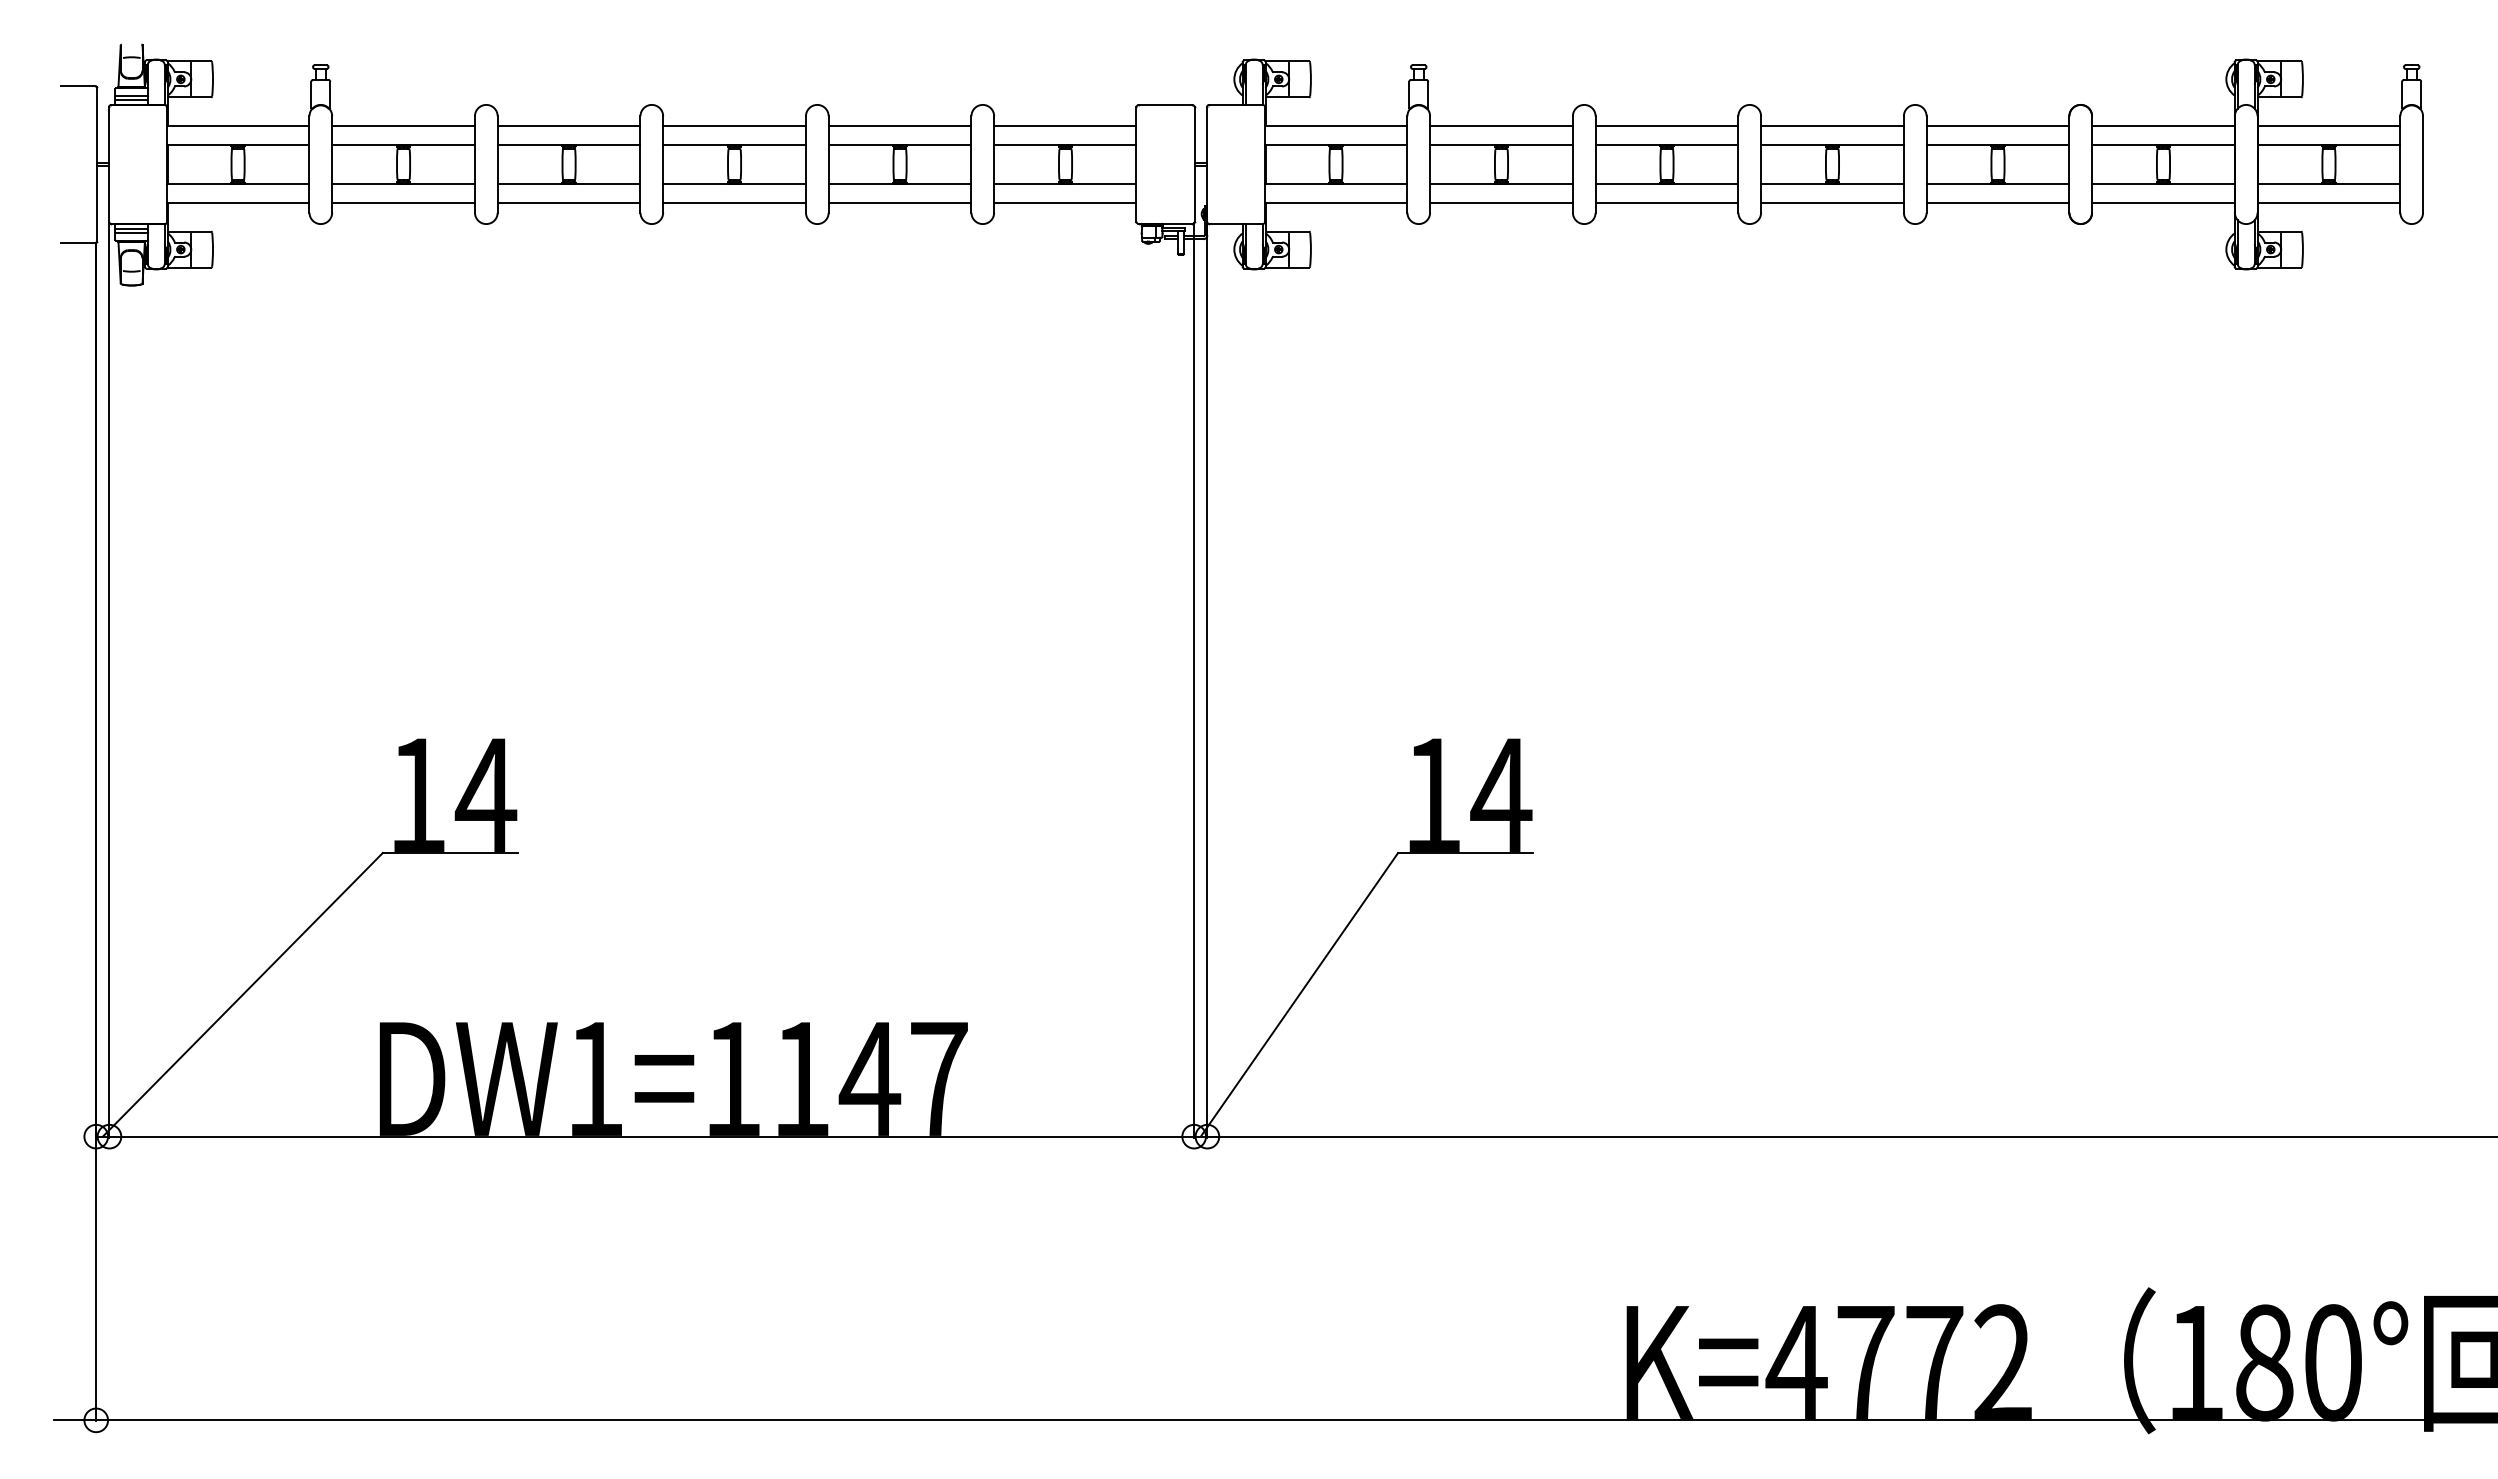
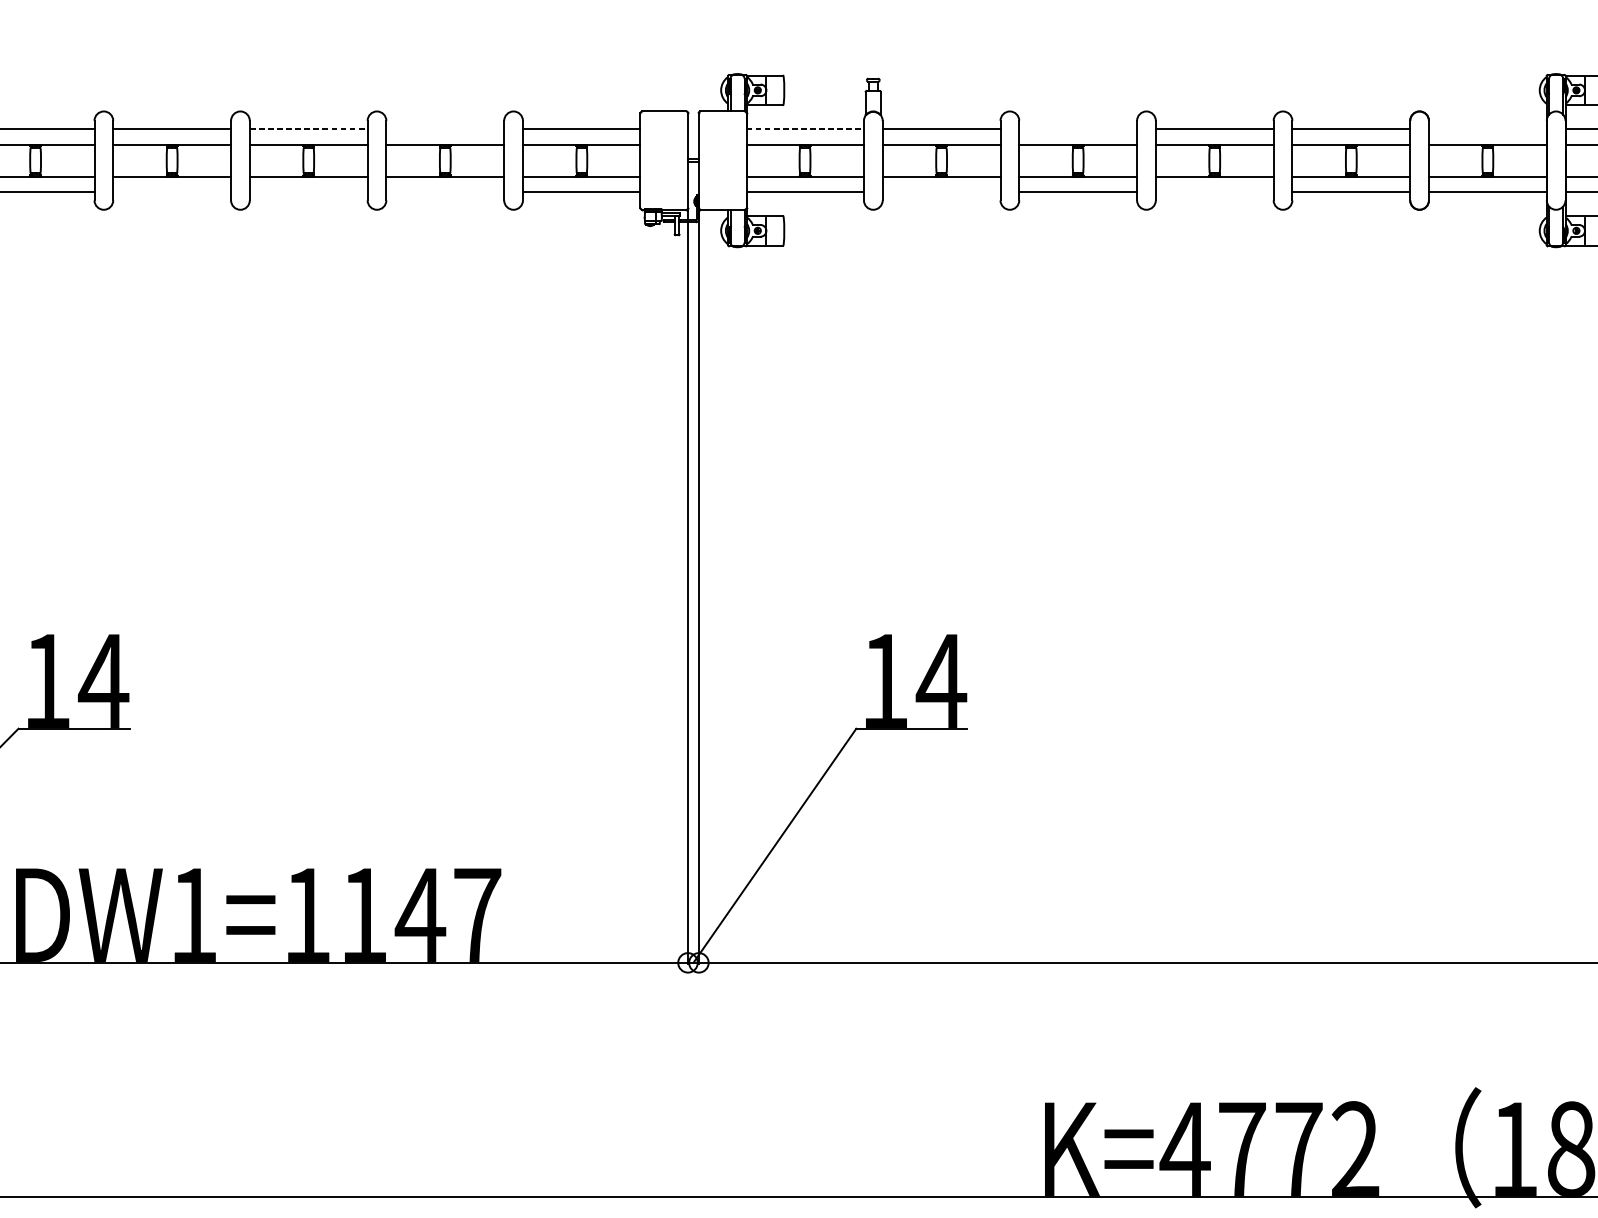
line: (735, 126) -> (309, 129), solid -> dashed
line: (899, 126) -> (444, 129), removed
line: (1336, 126) -> (805, 129), solid -> dashed
line: (1666, 126) -> (1077, 129), removed
line: (2163, 126) -> (1487, 129), removed
line: (568, 202) -> (171, 191), removed
line: (734, 202) -> (308, 191), removed
line: (899, 202) -> (444, 191), removed
line: (1501, 202) -> (941, 191), removed
line: (1832, 202) -> (1214, 191), removed

